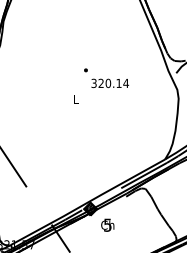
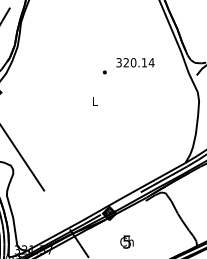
text: (110, 83) -> (135, 62), moved
text: (107, 224) -> (126, 241), moved

